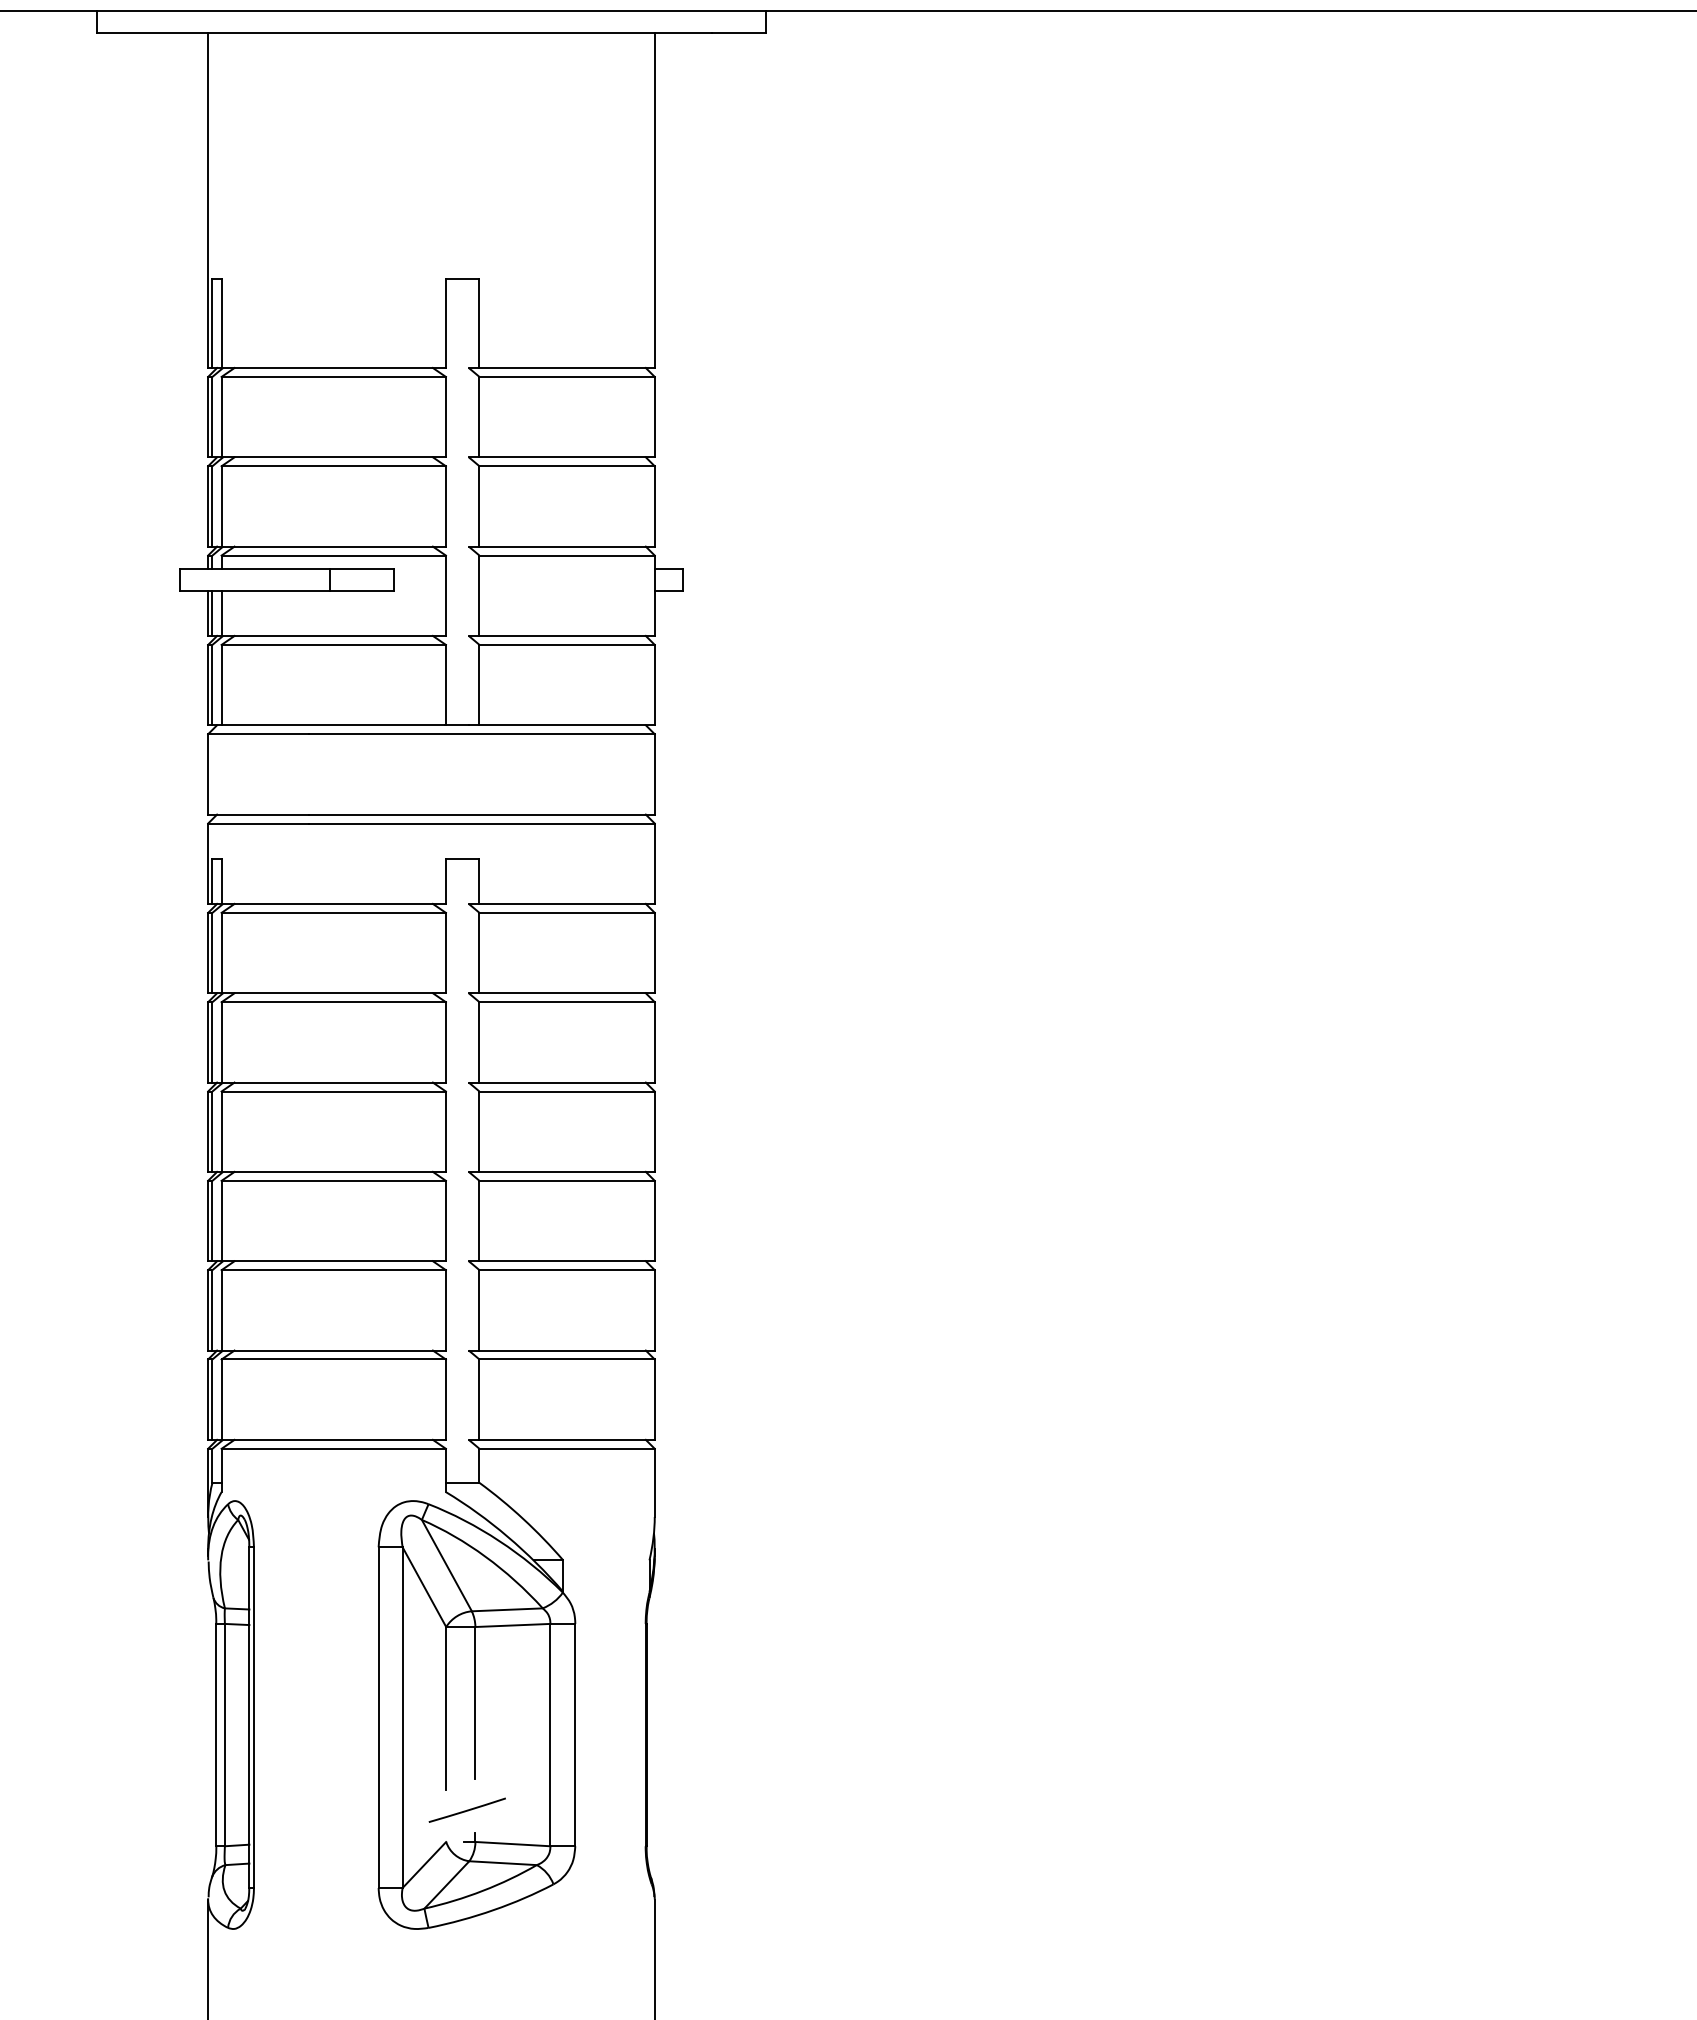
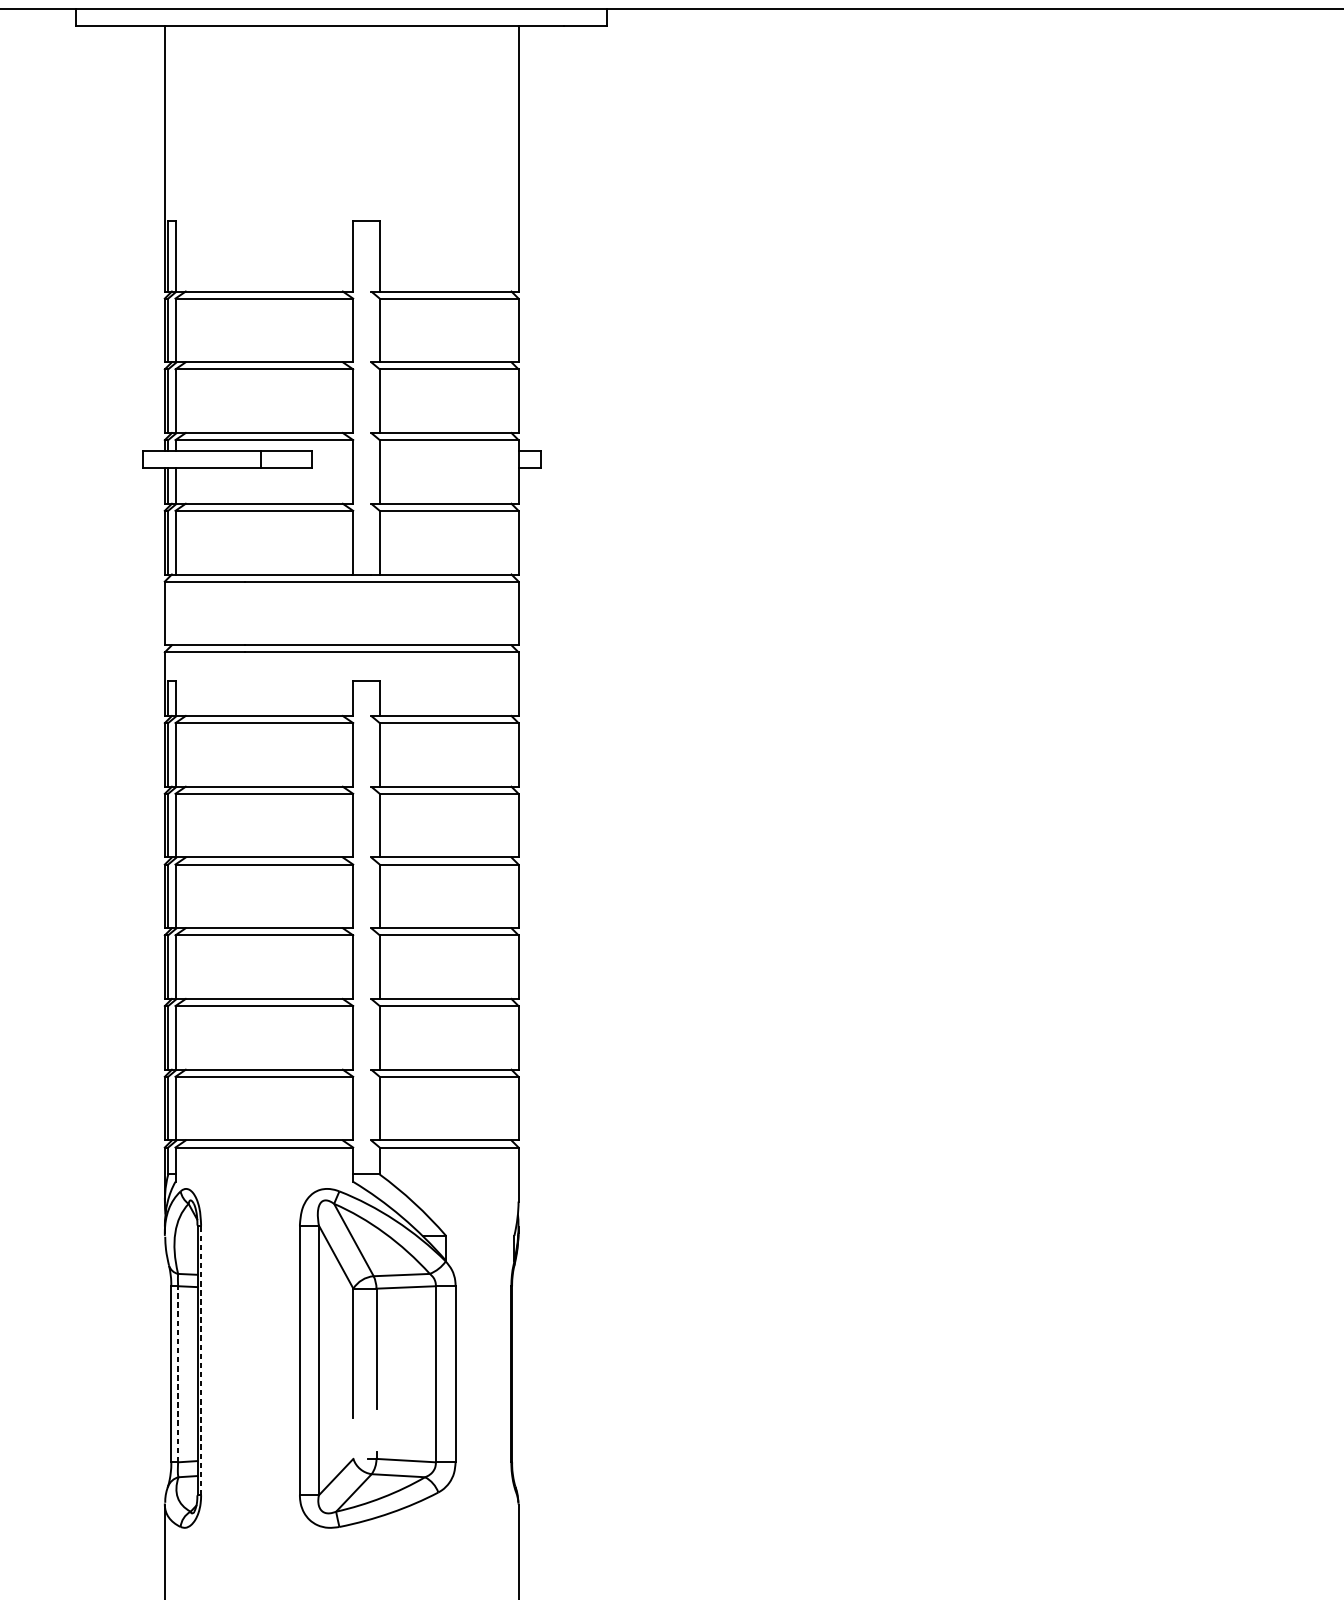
line: (253, 1717) -> (200, 1360), solid -> dashed
line: (224, 1734) -> (177, 1373), solid -> dashed
line: (467, 1809) -> (370, 1433), removed

